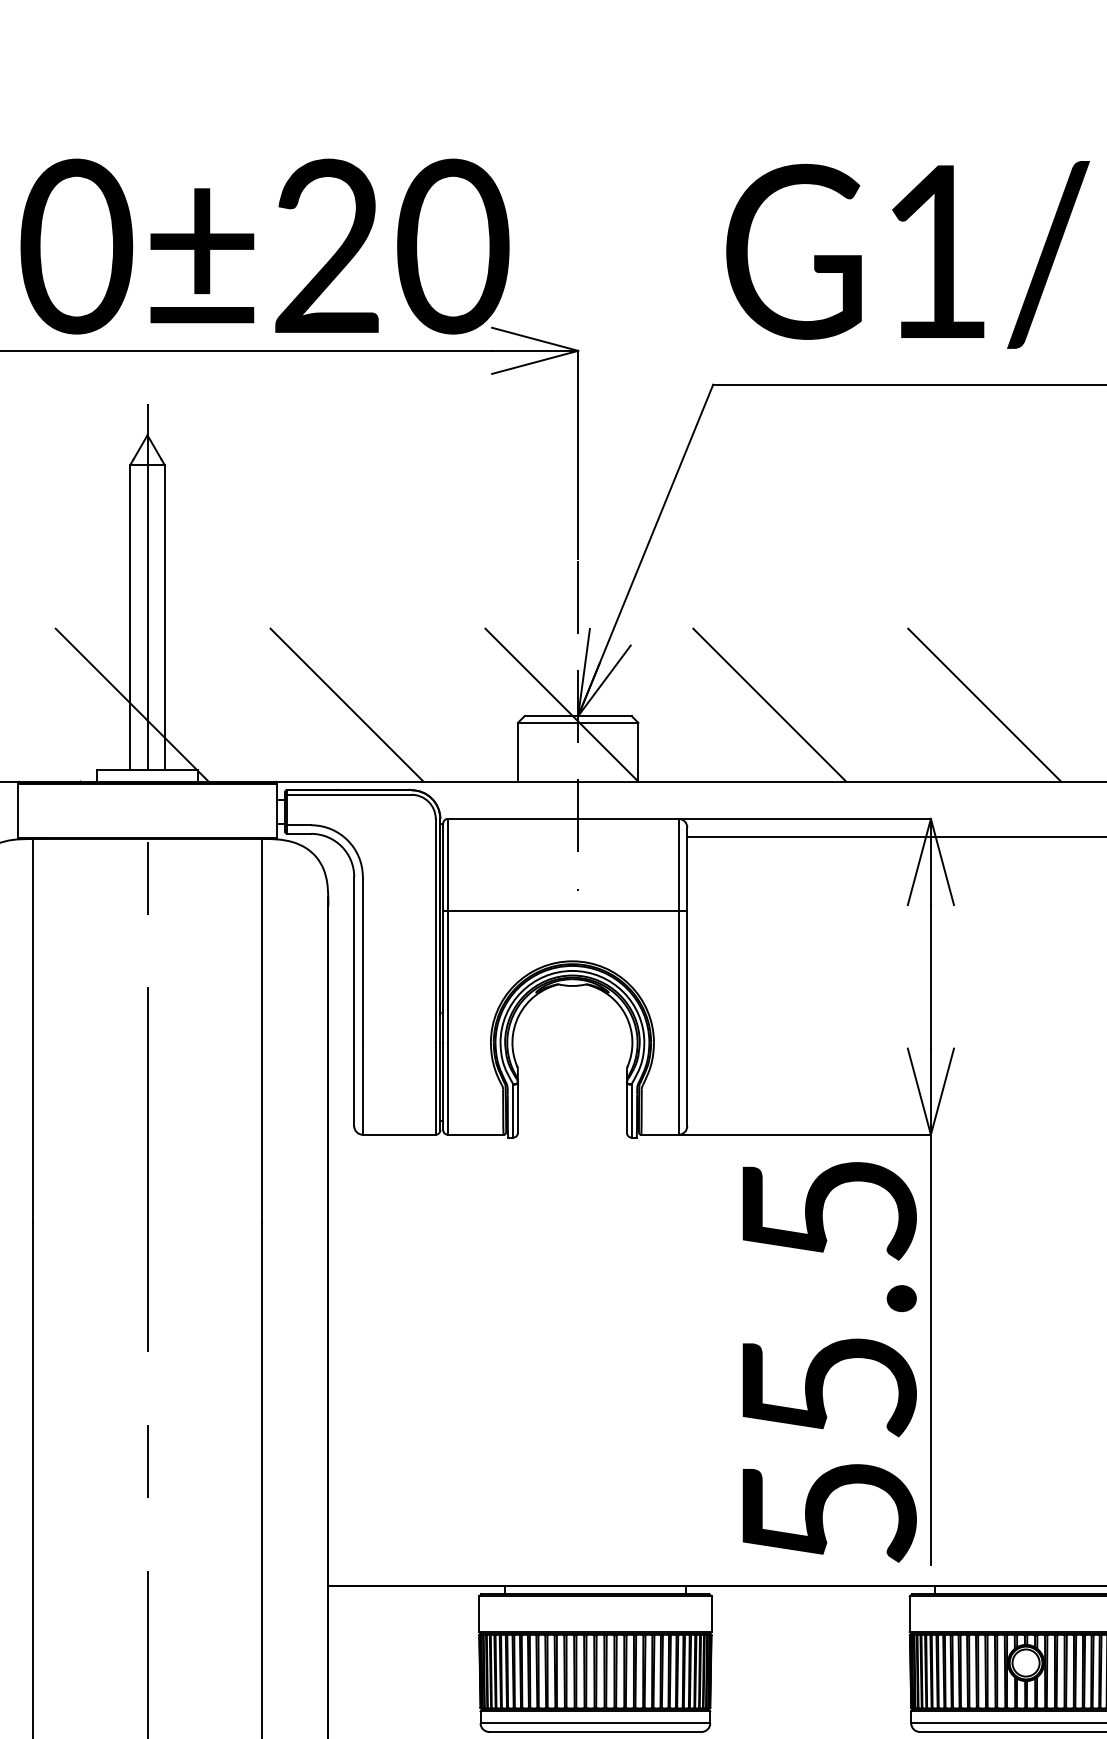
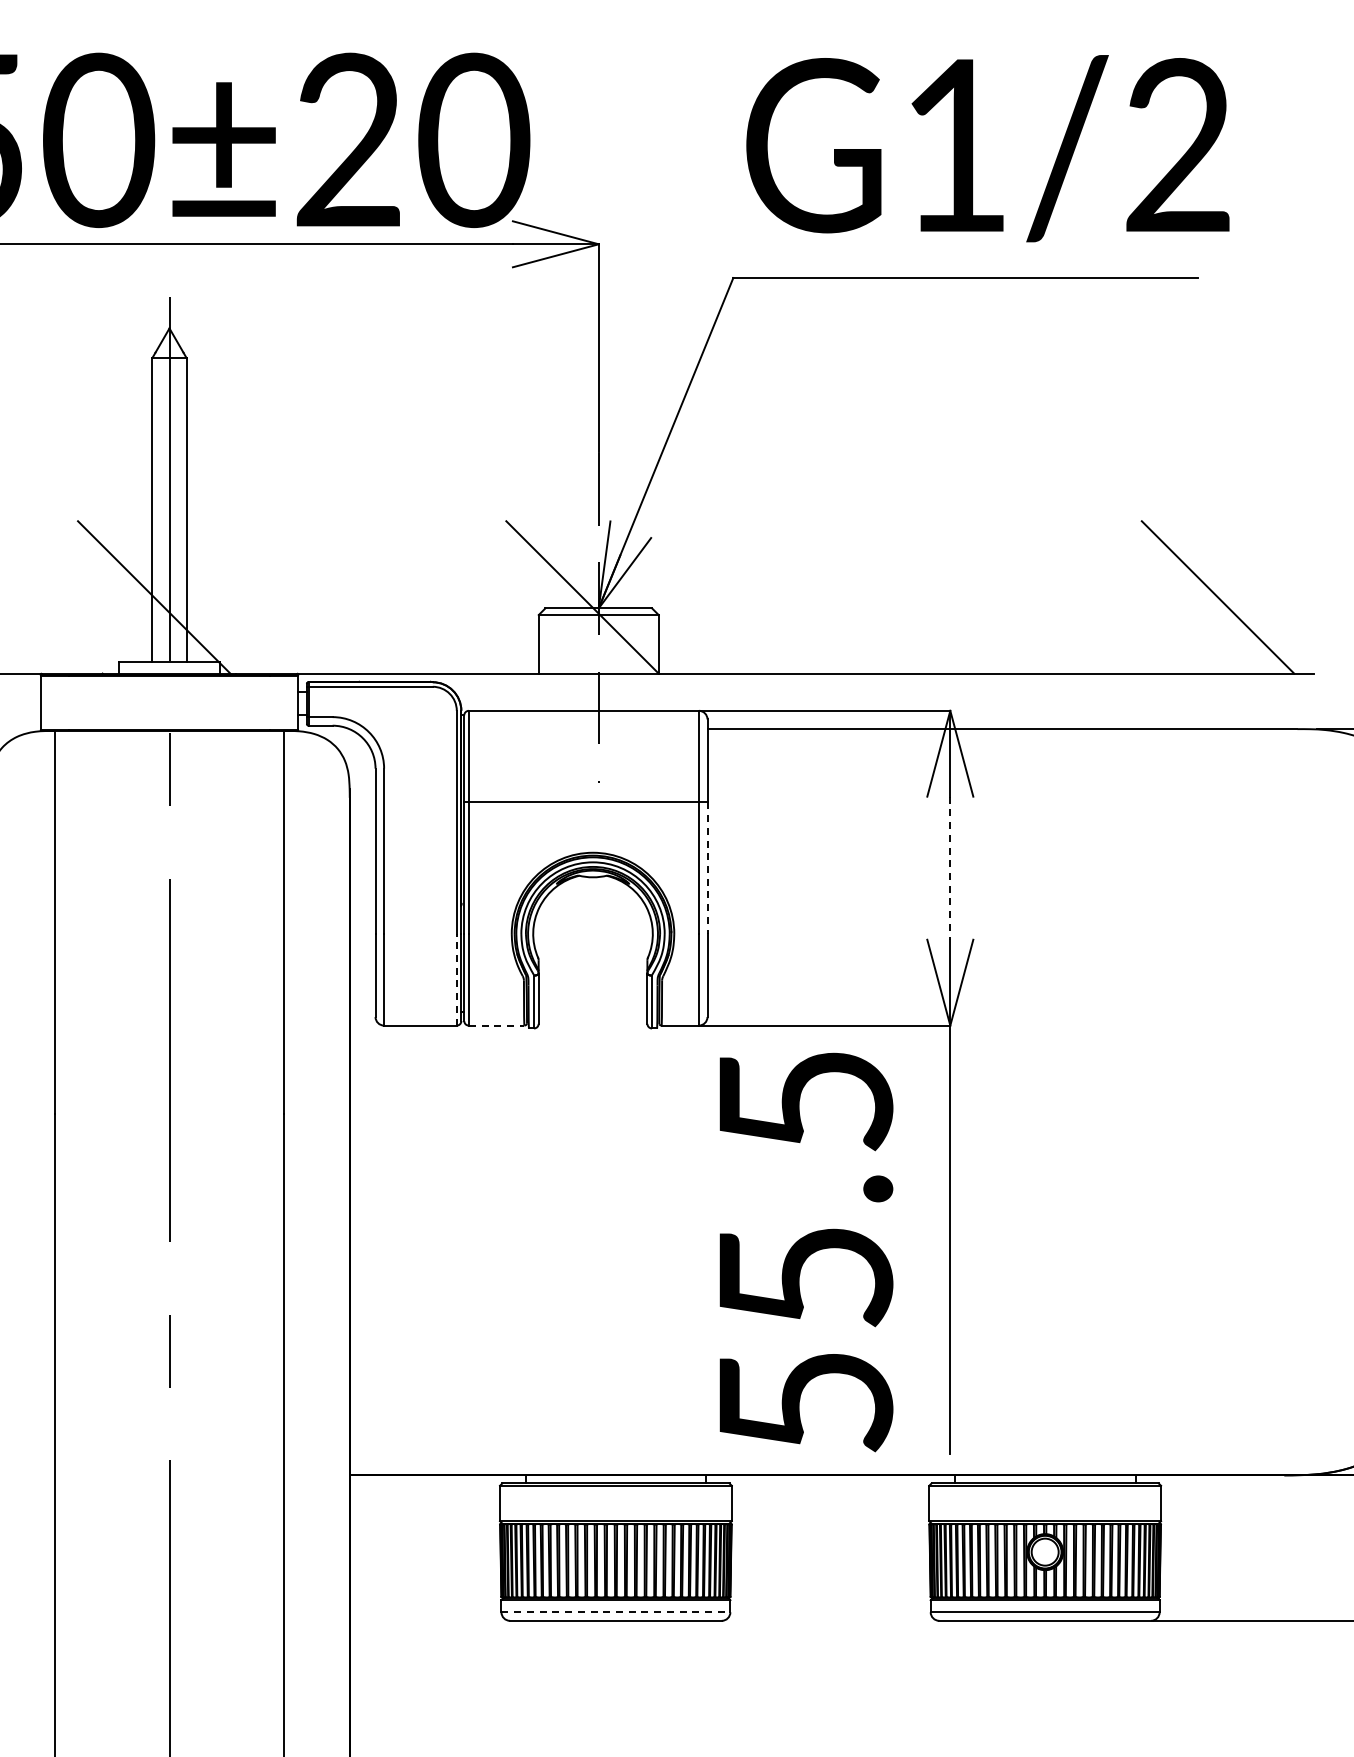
line: (347, 705) -> (368, 597), removed
line: (769, 705) -> (789, 597), removed
line: (984, 705) -> (1003, 597), removed
line: (687, 977) -> (707, 868), solid -> dashed
line: (931, 977) -> (950, 868), solid -> dashed
line: (435, 1088) -> (456, 979), solid -> dashed
line: (475, 1134) -> (496, 1025), solid -> dashed
text: (829, 1362) -> (806, 1252), moved
line: (595, 1723) -> (616, 1612), solid -> dashed

